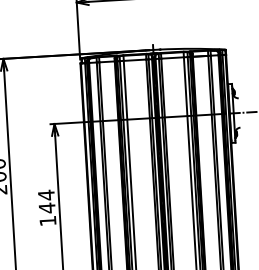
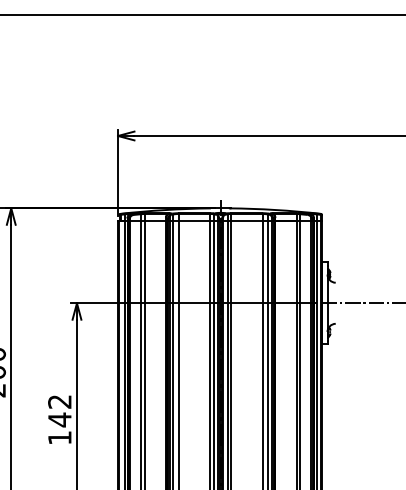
text: (46, 194) -> (59, 401), 144 -> 142

